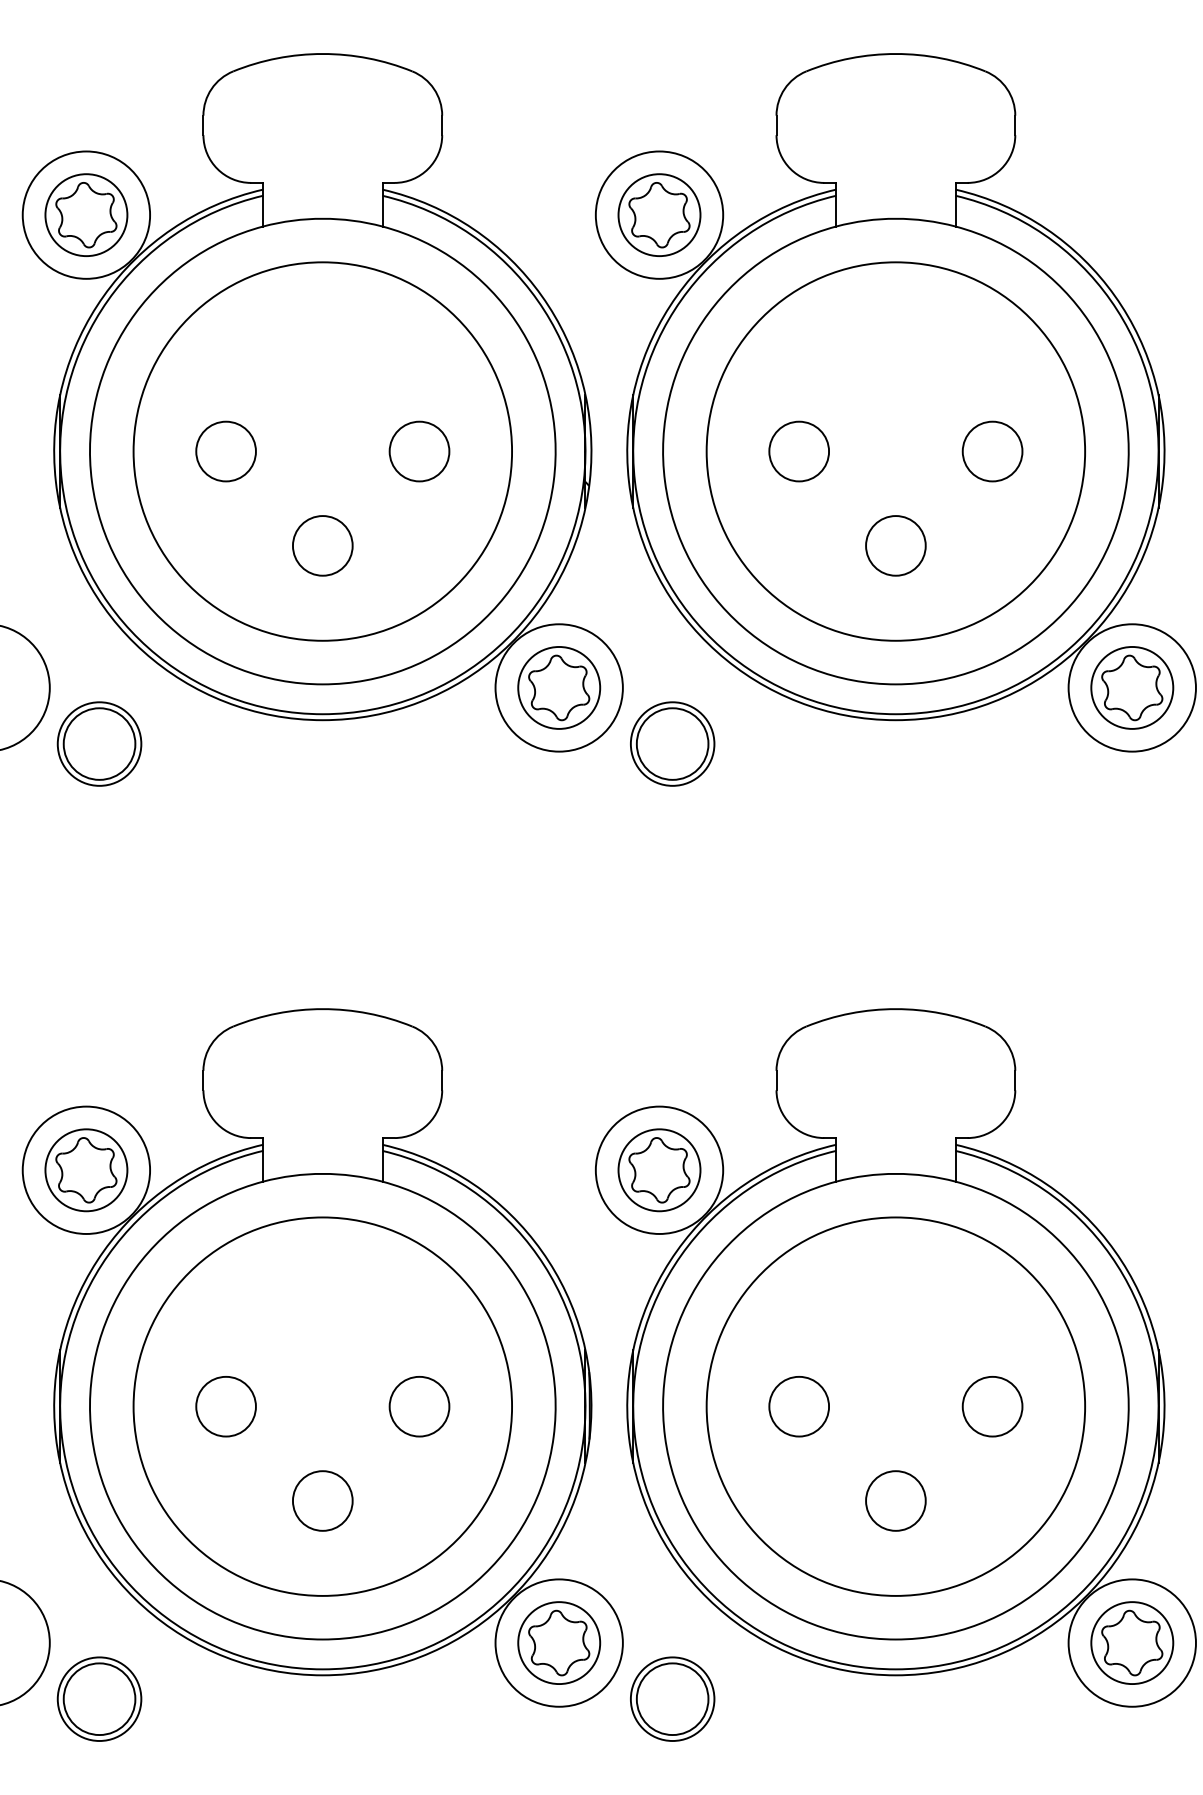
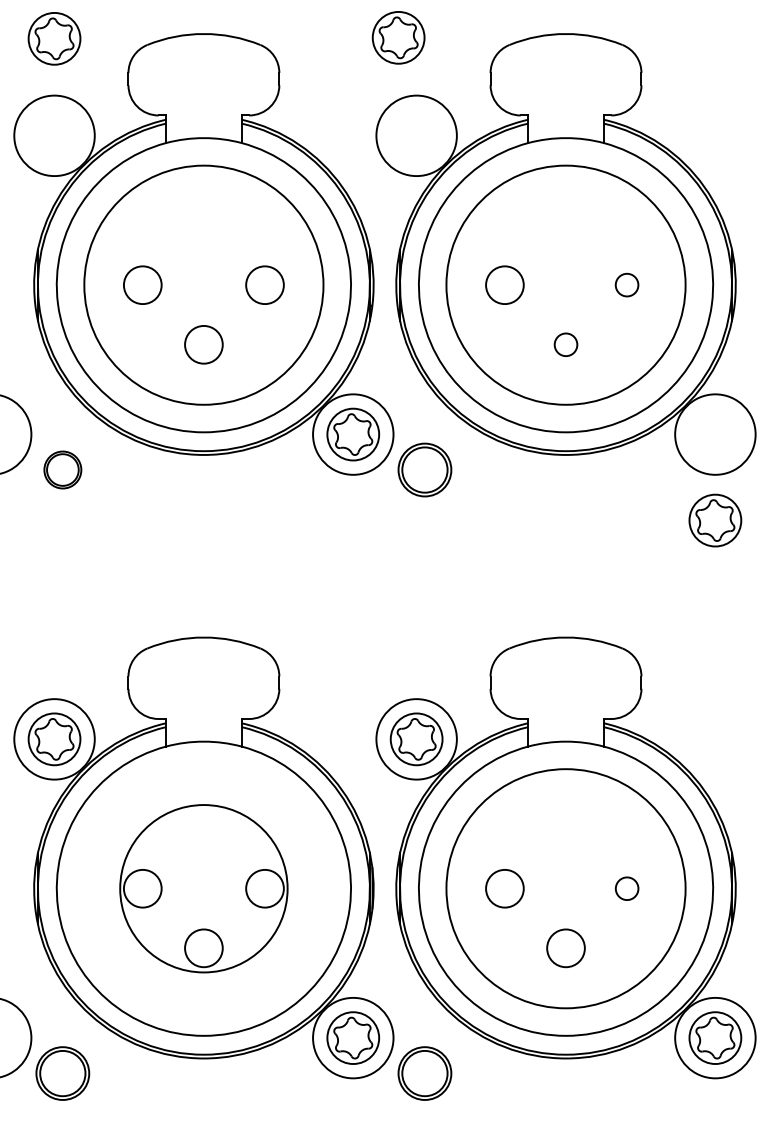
part: (86, 214) -> (54, 38), moved
part: (659, 214) -> (398, 37), moved
circle: (991, 450) -> (626, 284), size x0.6
circle: (895, 545) -> (565, 344), size x0.6
part: (1132, 687) -> (715, 520), moved
part: (99, 743) -> (62, 469), size x0.7
circle: (322, 1406) -> (203, 888), size x0.7
circle: (991, 1406) -> (626, 888), size x0.6

